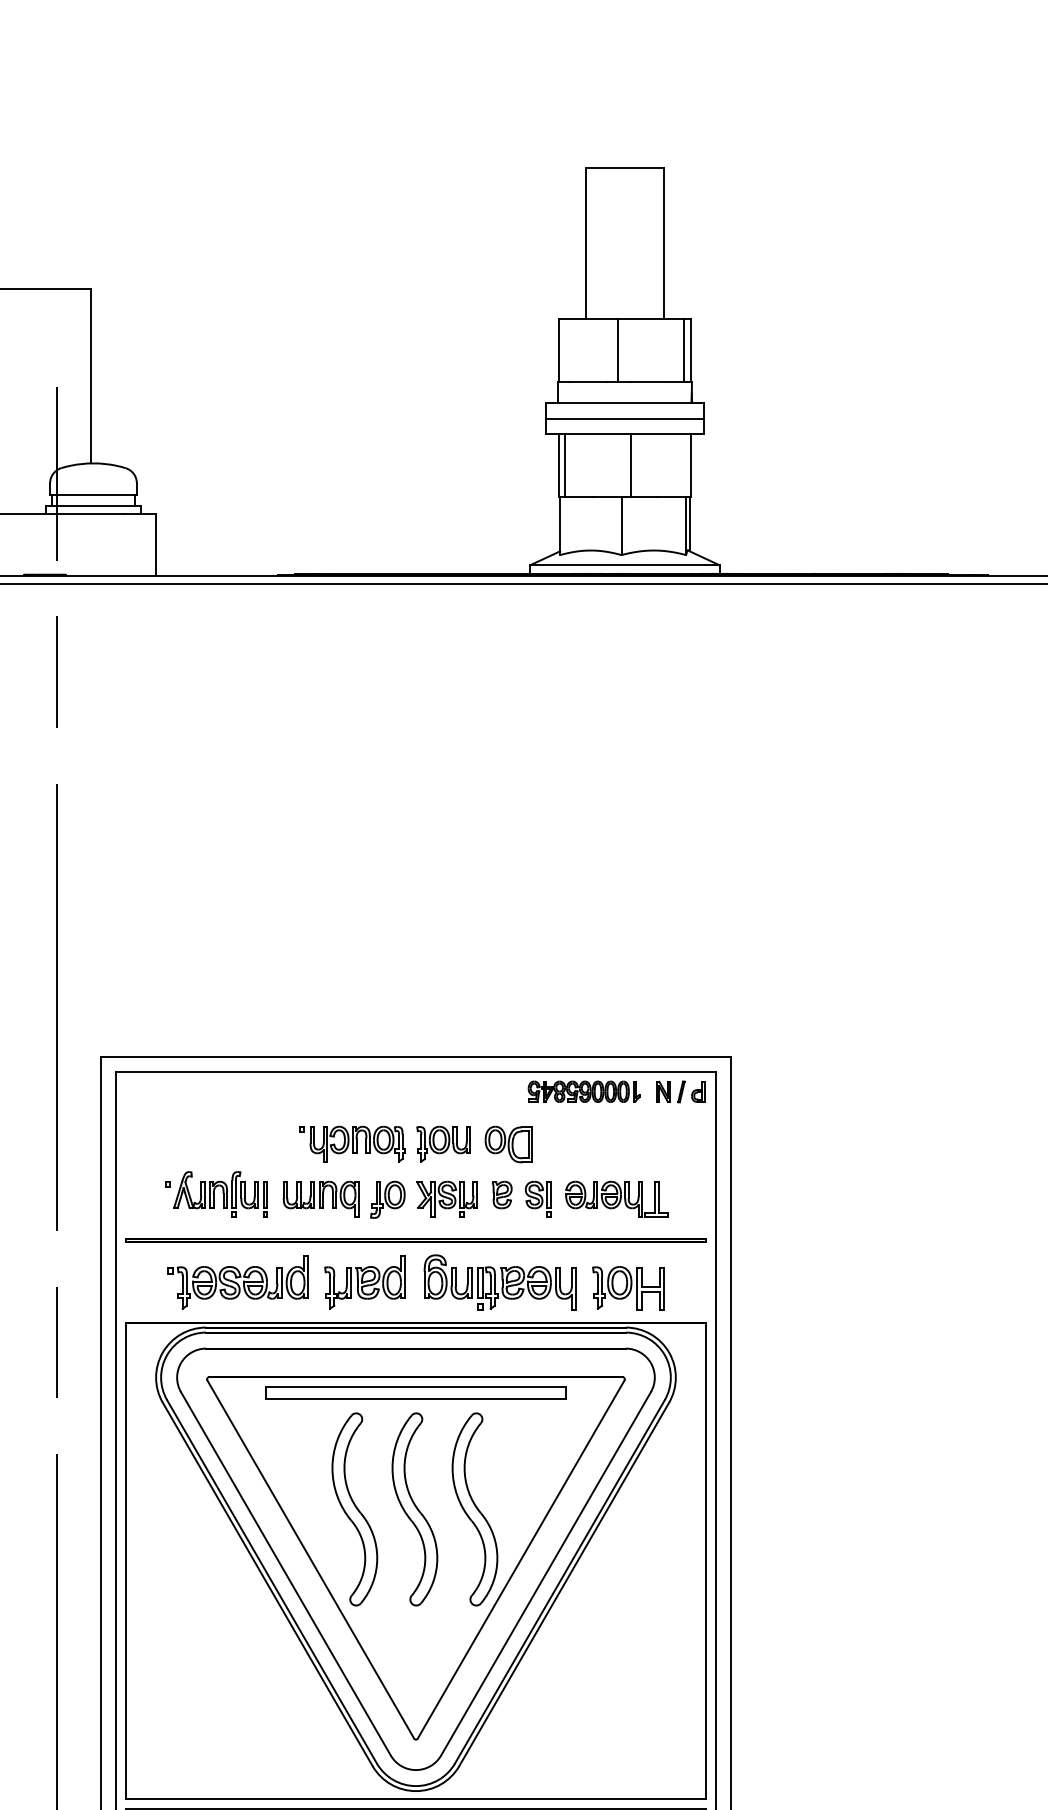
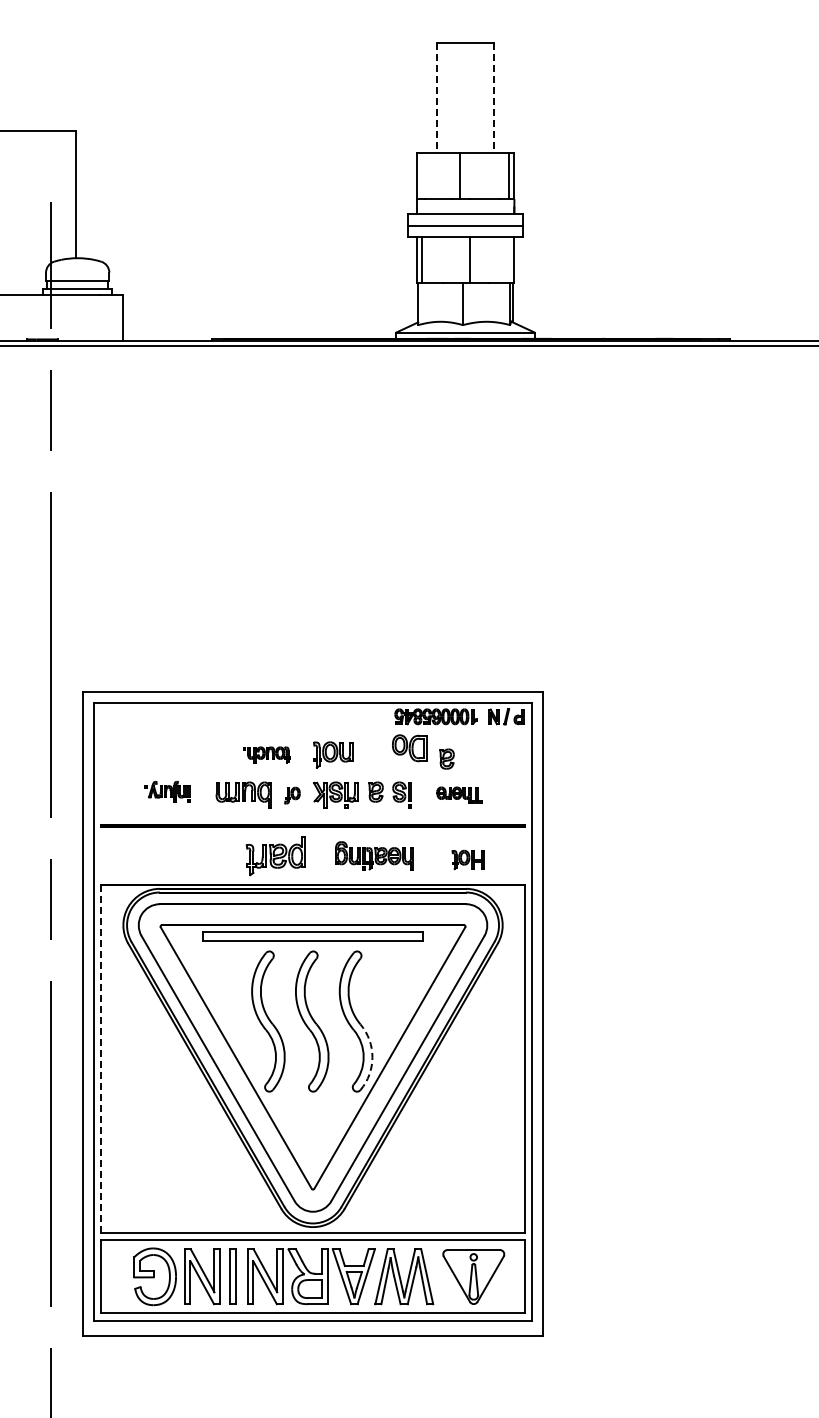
line: (585, 244) -> (436, 98), solid -> dashed
line: (664, 244) -> (494, 98), solid -> dashed
part: (352, 1143) -> (266, 754), size x0.6
part: (508, 1144) -> (409, 748), moved
part: (598, 1148) -> (446, 758), added
part: (216, 1194) -> (167, 791), size x0.6
part: (616, 1198) -> (459, 794), size x0.6
part: (387, 1199) -> (292, 795), size x0.6
part: (500, 1281) -> (374, 855), size x0.7
part: (238, 1283) -> (183, 856), removed
part: (627, 1287) -> (467, 859), size x0.6
arc: (497, 1558) -> (372, 1057), solid -> dashed
line: (126, 1561) -> (101, 1059), solid -> dashed

